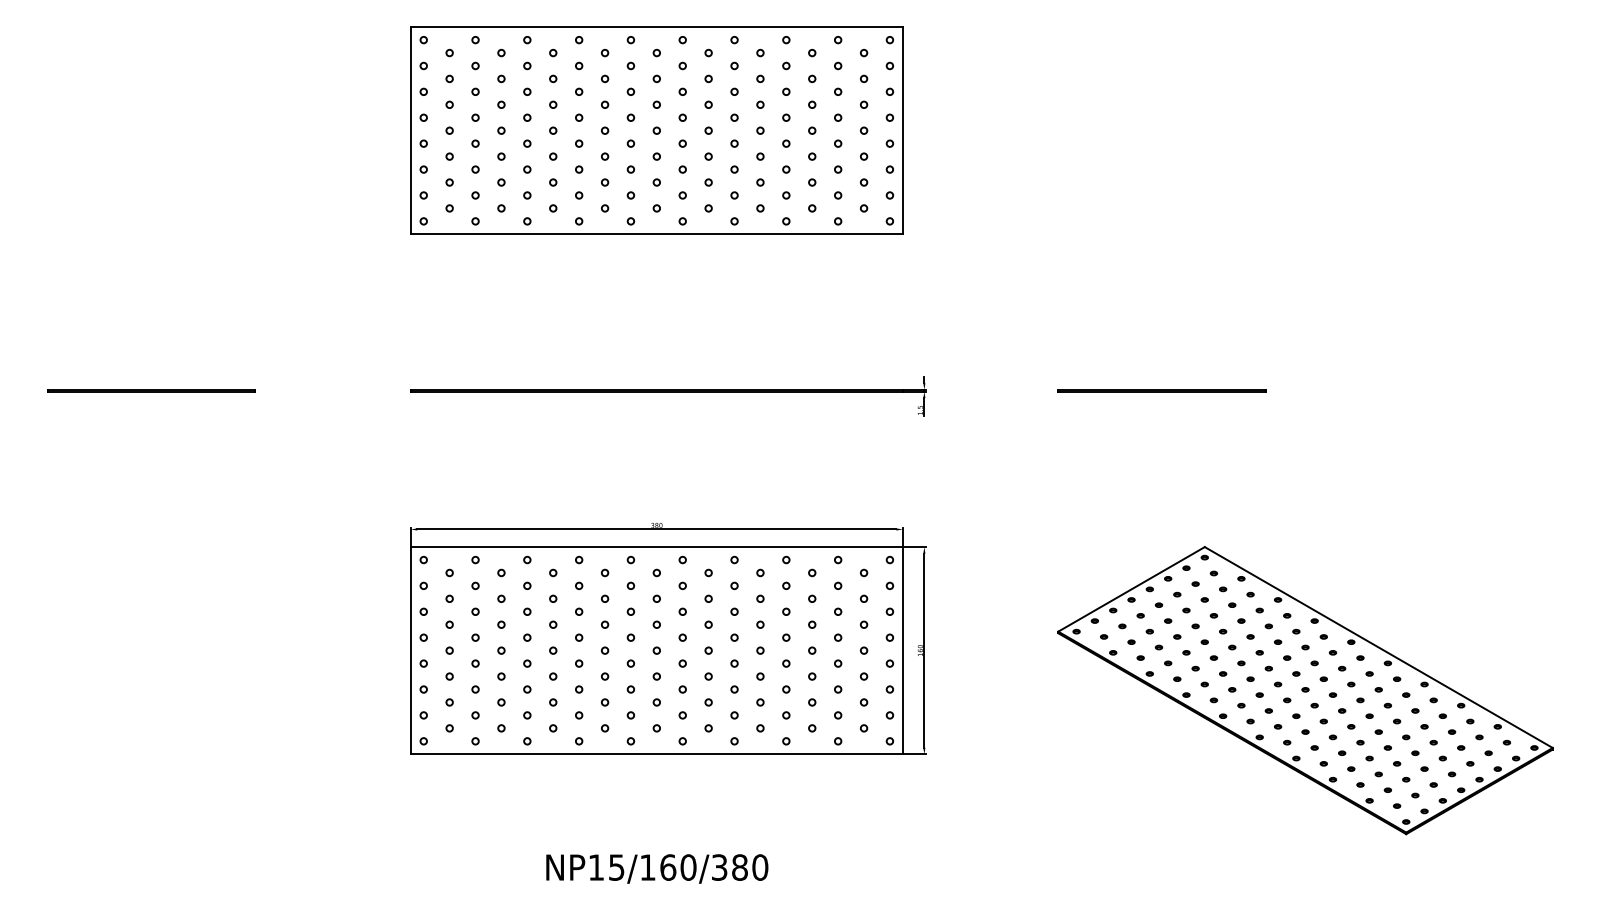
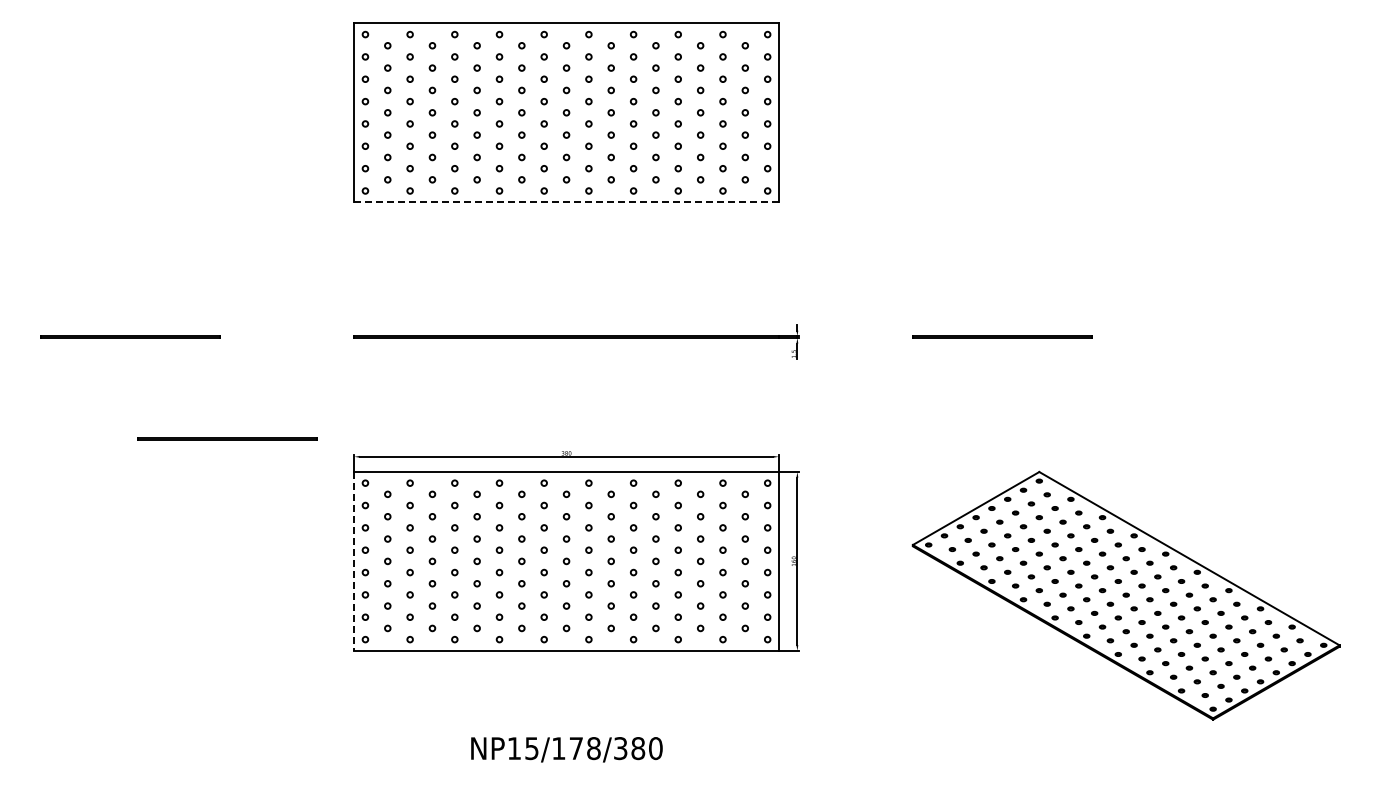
line: (657, 234) -> (567, 202), solid -> dashed
line: (263, 508) -> (227, 438), added
line: (411, 650) -> (354, 561), solid -> dashed
text: (677, 867) -> (584, 748), NP15/160/380 -> NP15/178/380

